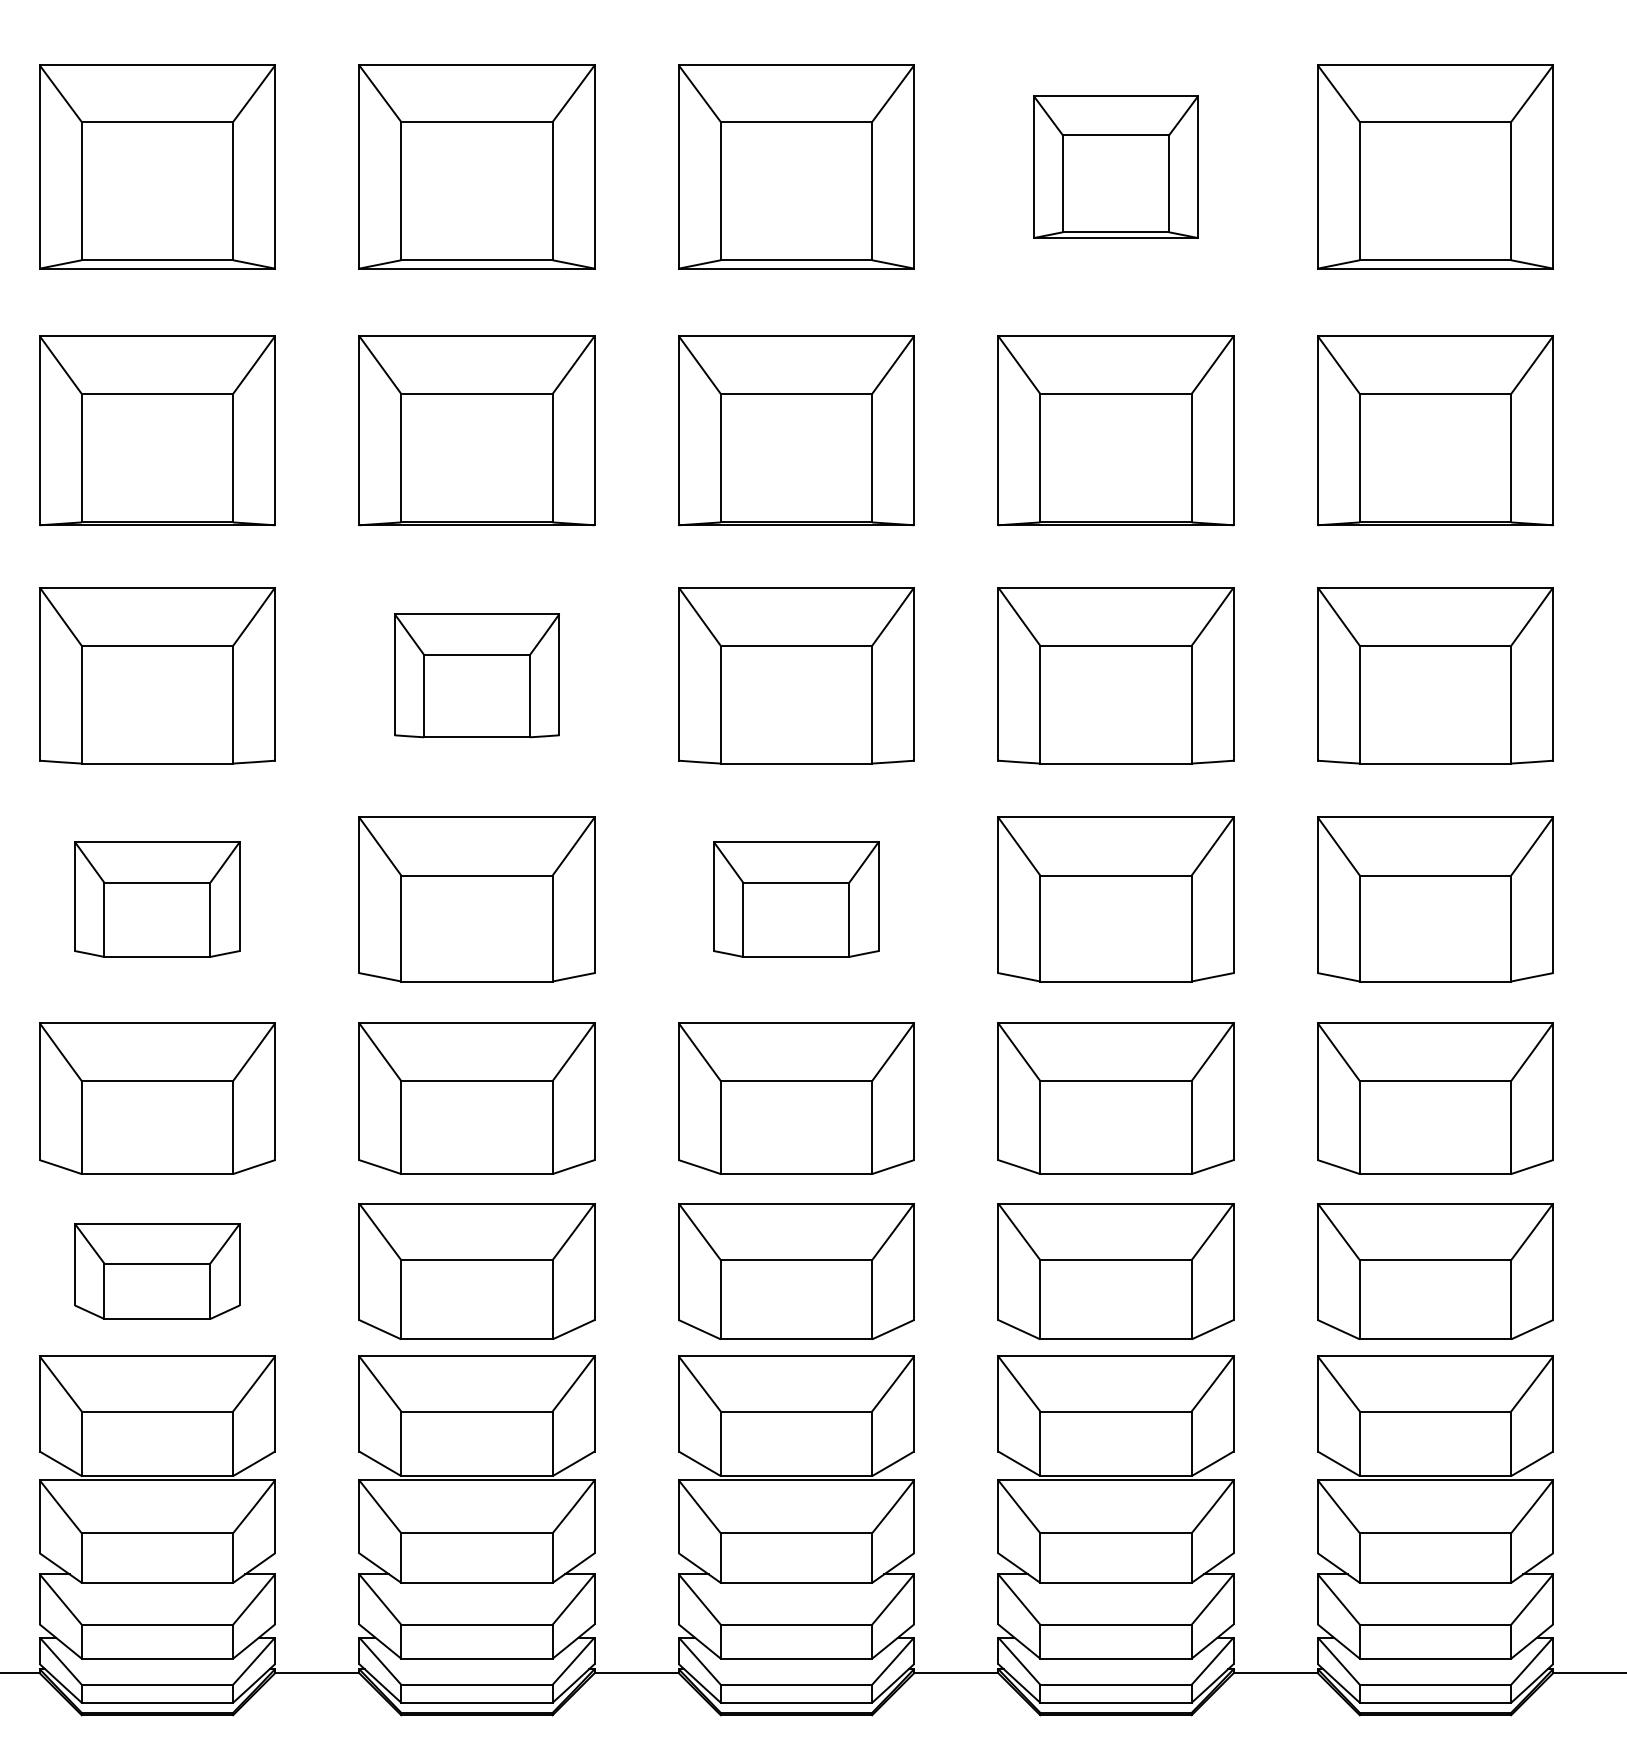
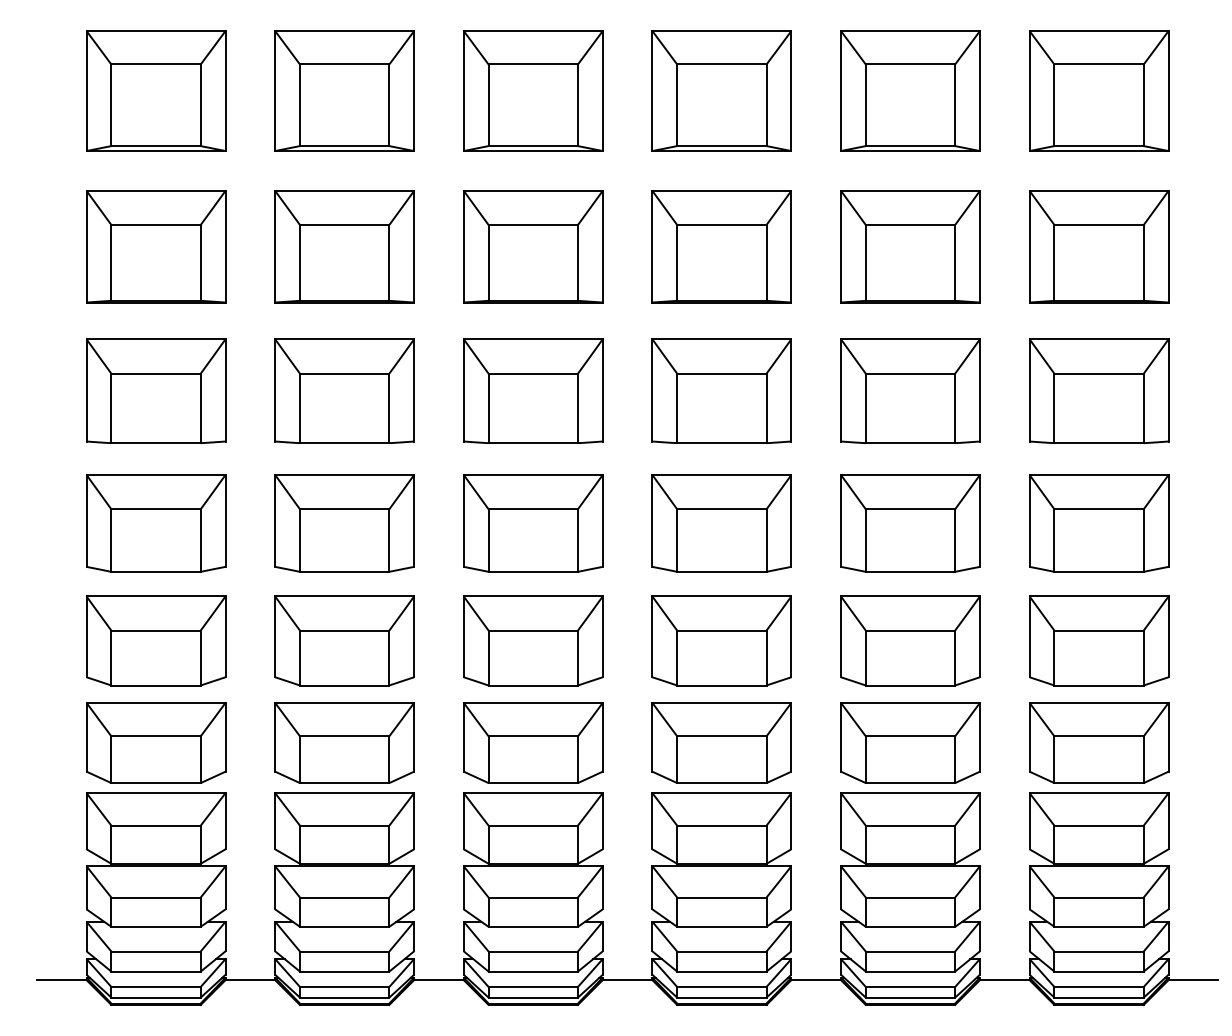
part: (1116, 166) -> (910, 90), size x1.43
part: (477, 675) -> (533, 391), size x1.43
part: (157, 899) -> (344, 523), size x1.43
part: (795, 899) -> (721, 523), size x1.43
part: (157, 1270) -> (344, 742), size x1.43

